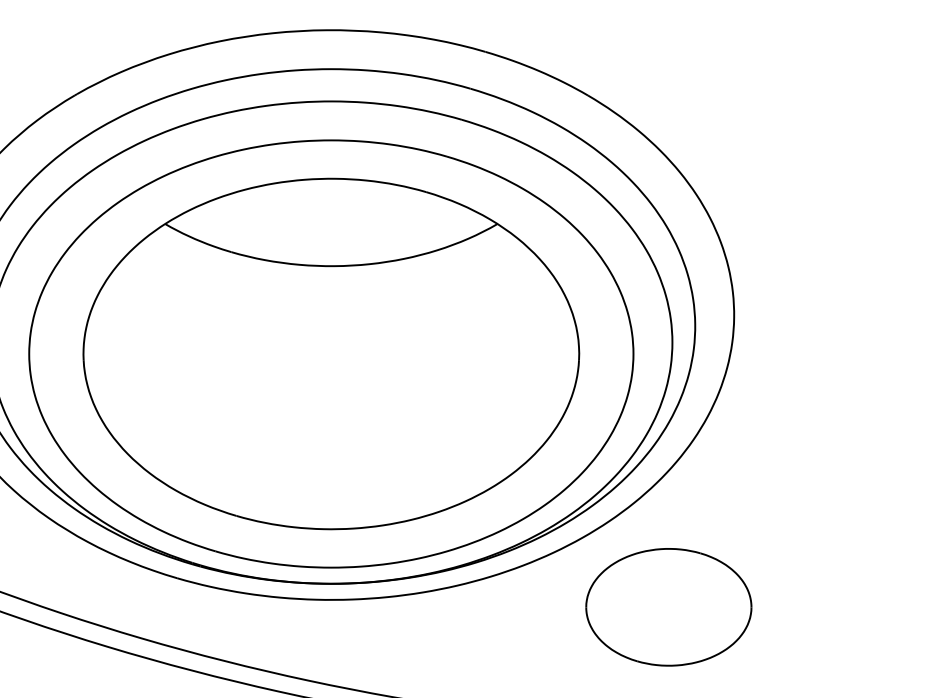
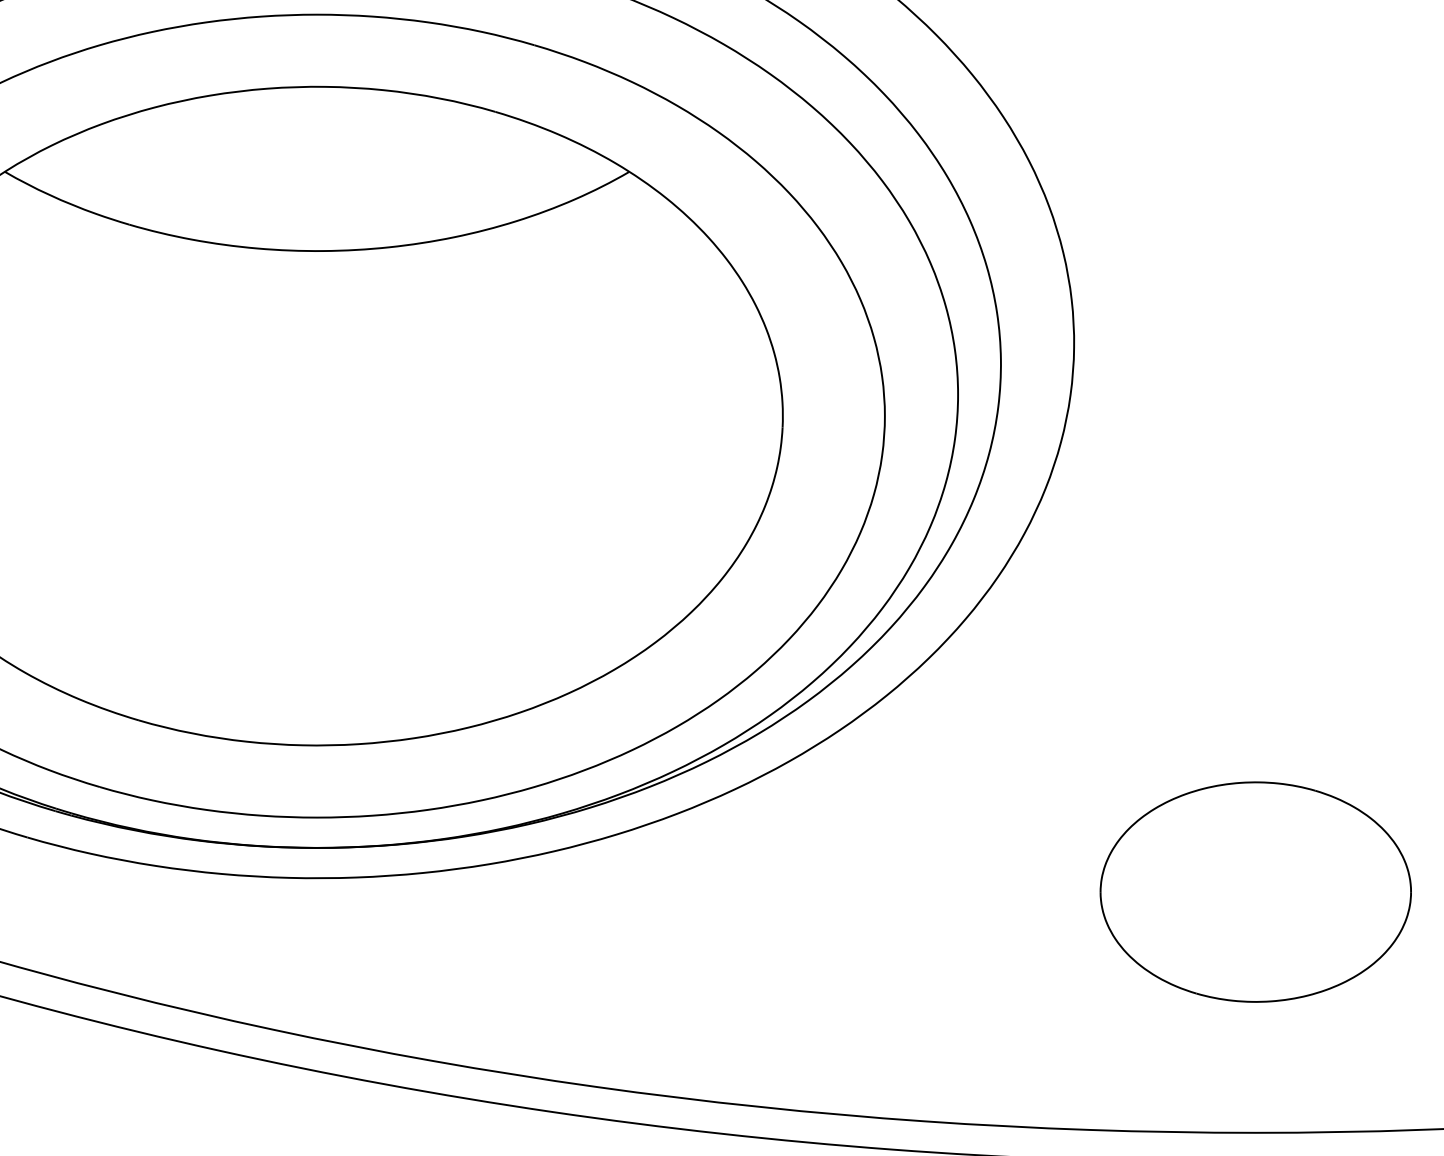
part: (668, 607) -> (1255, 892), moved

